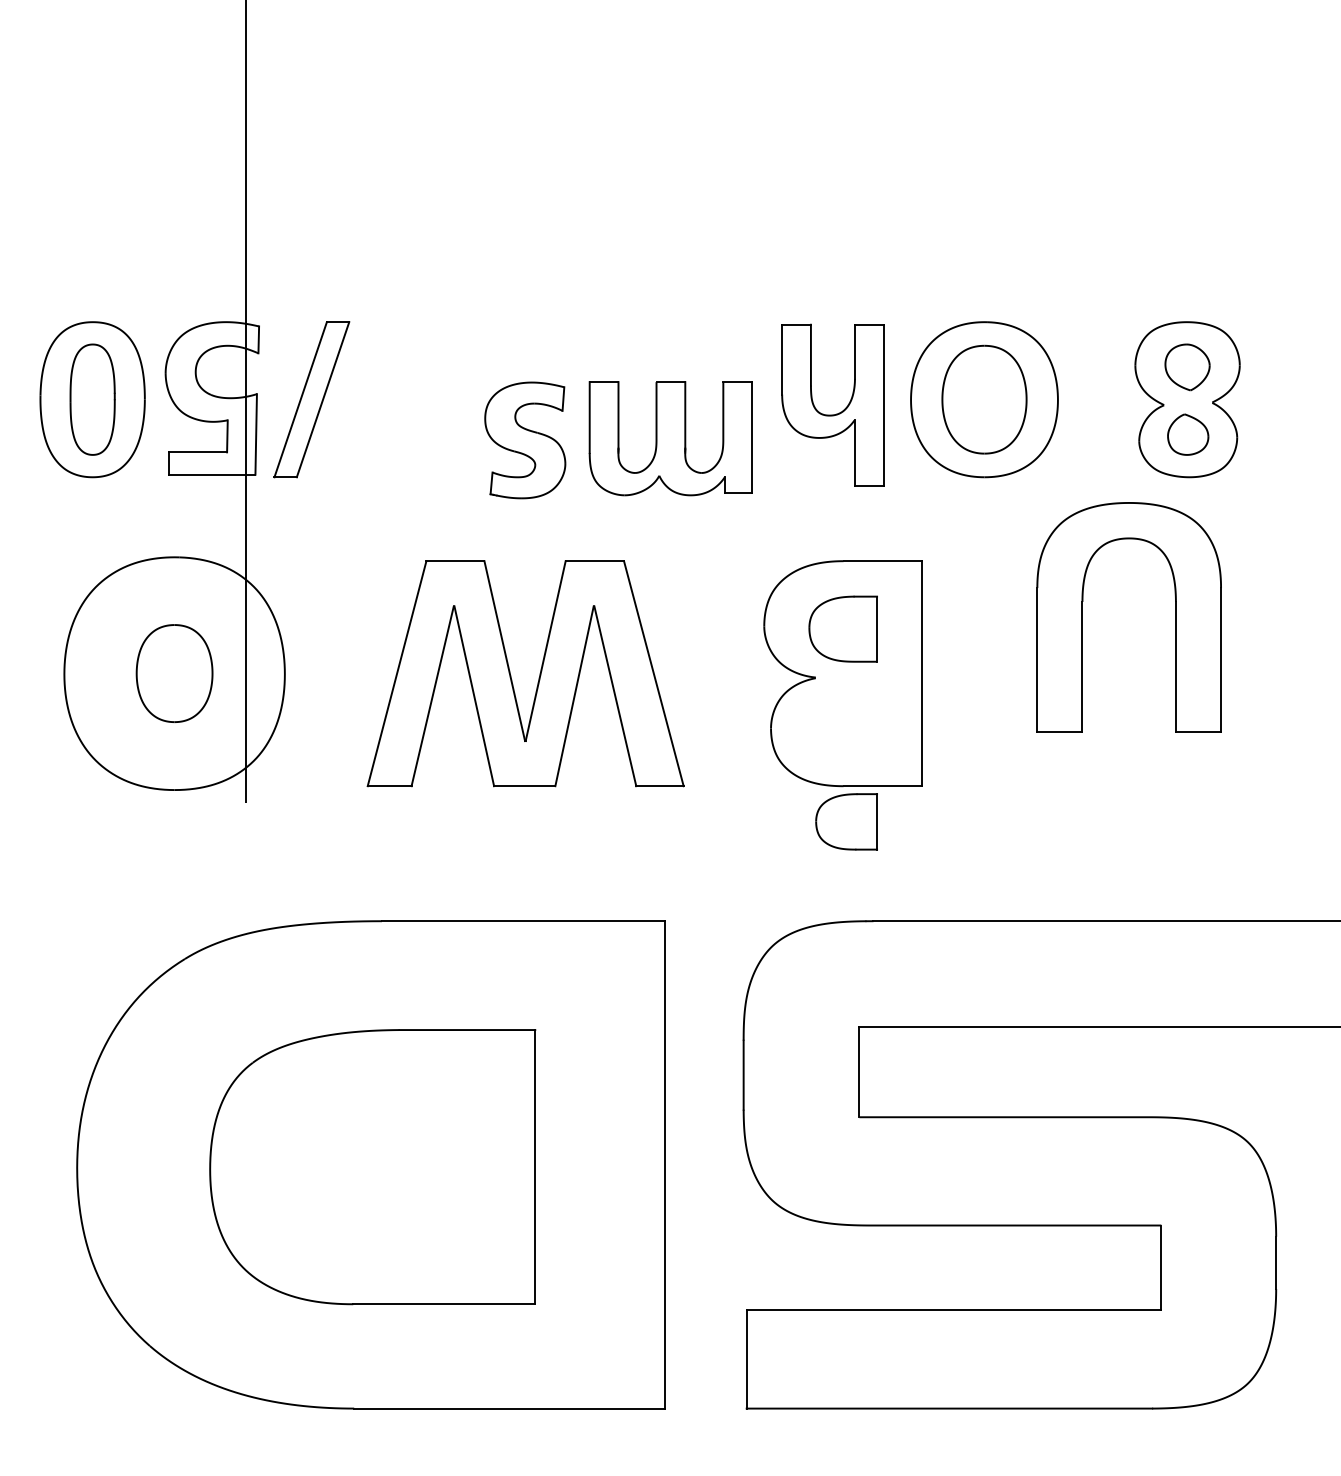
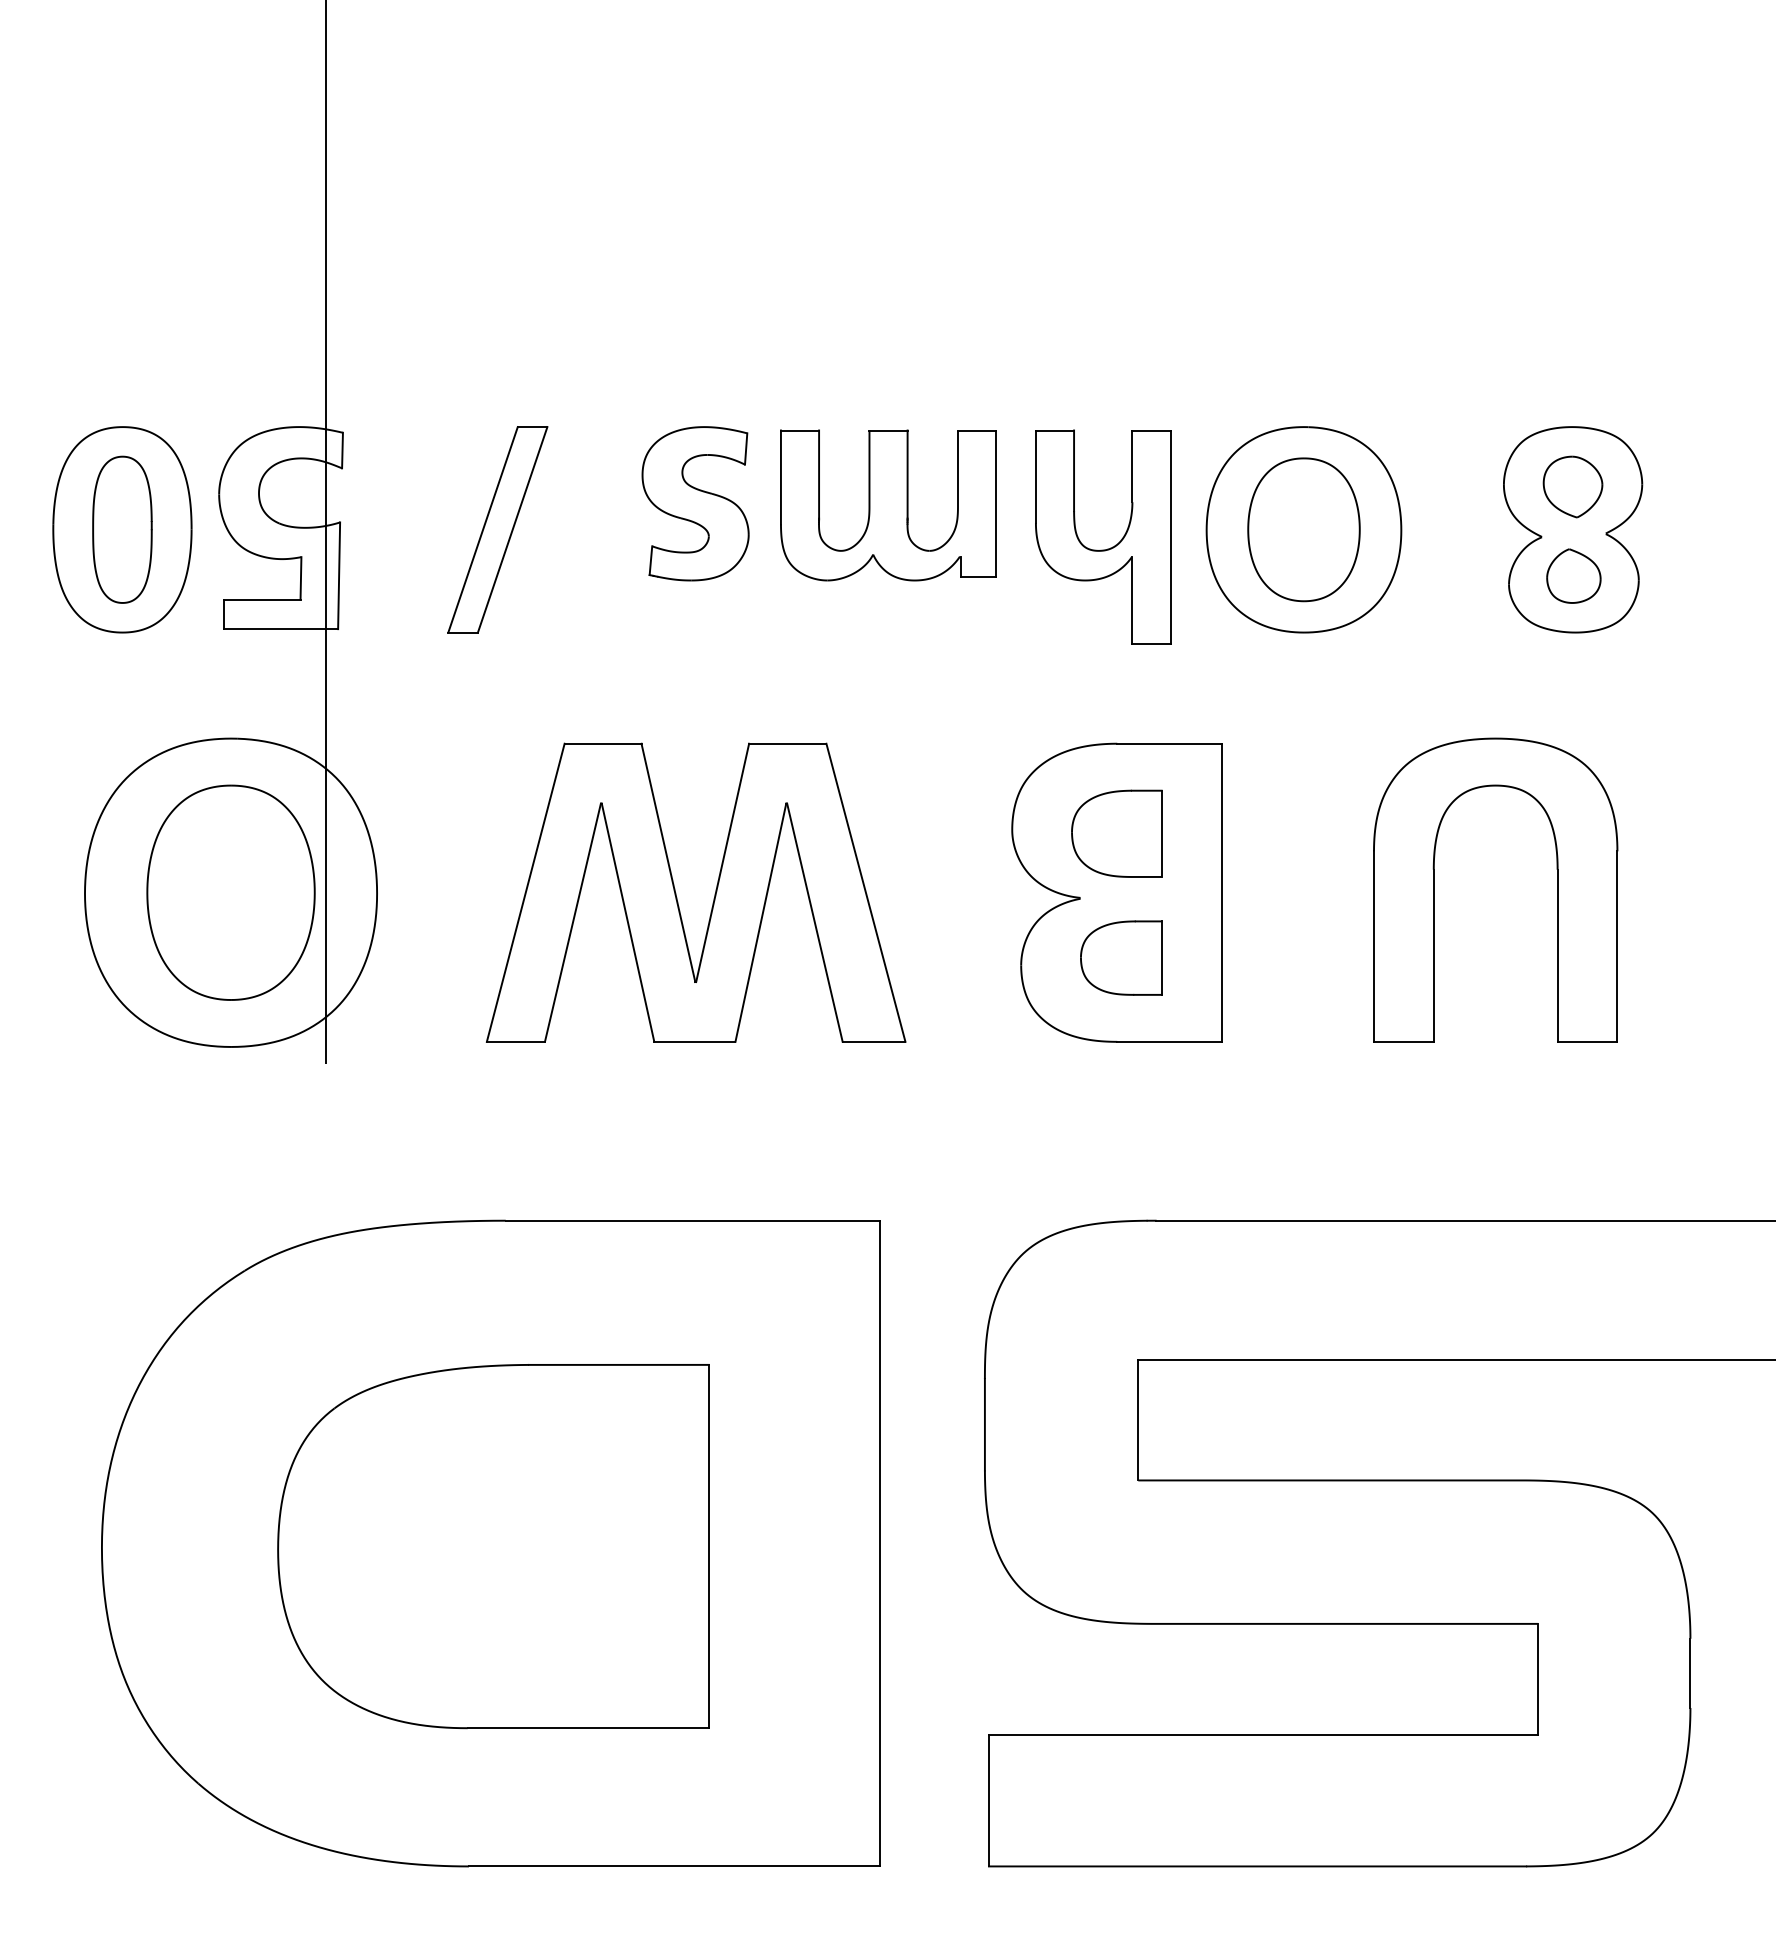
part: (311, 399) -> (497, 529), moved
part: (670, 438) -> (888, 505), moved
part: (525, 440) -> (695, 503), moved
part: (1082, 616) -> (1434, 889), moved
part: (174, 673) -> (230, 892), size x1.67
part: (846, 821) -> (1121, 957), moved

